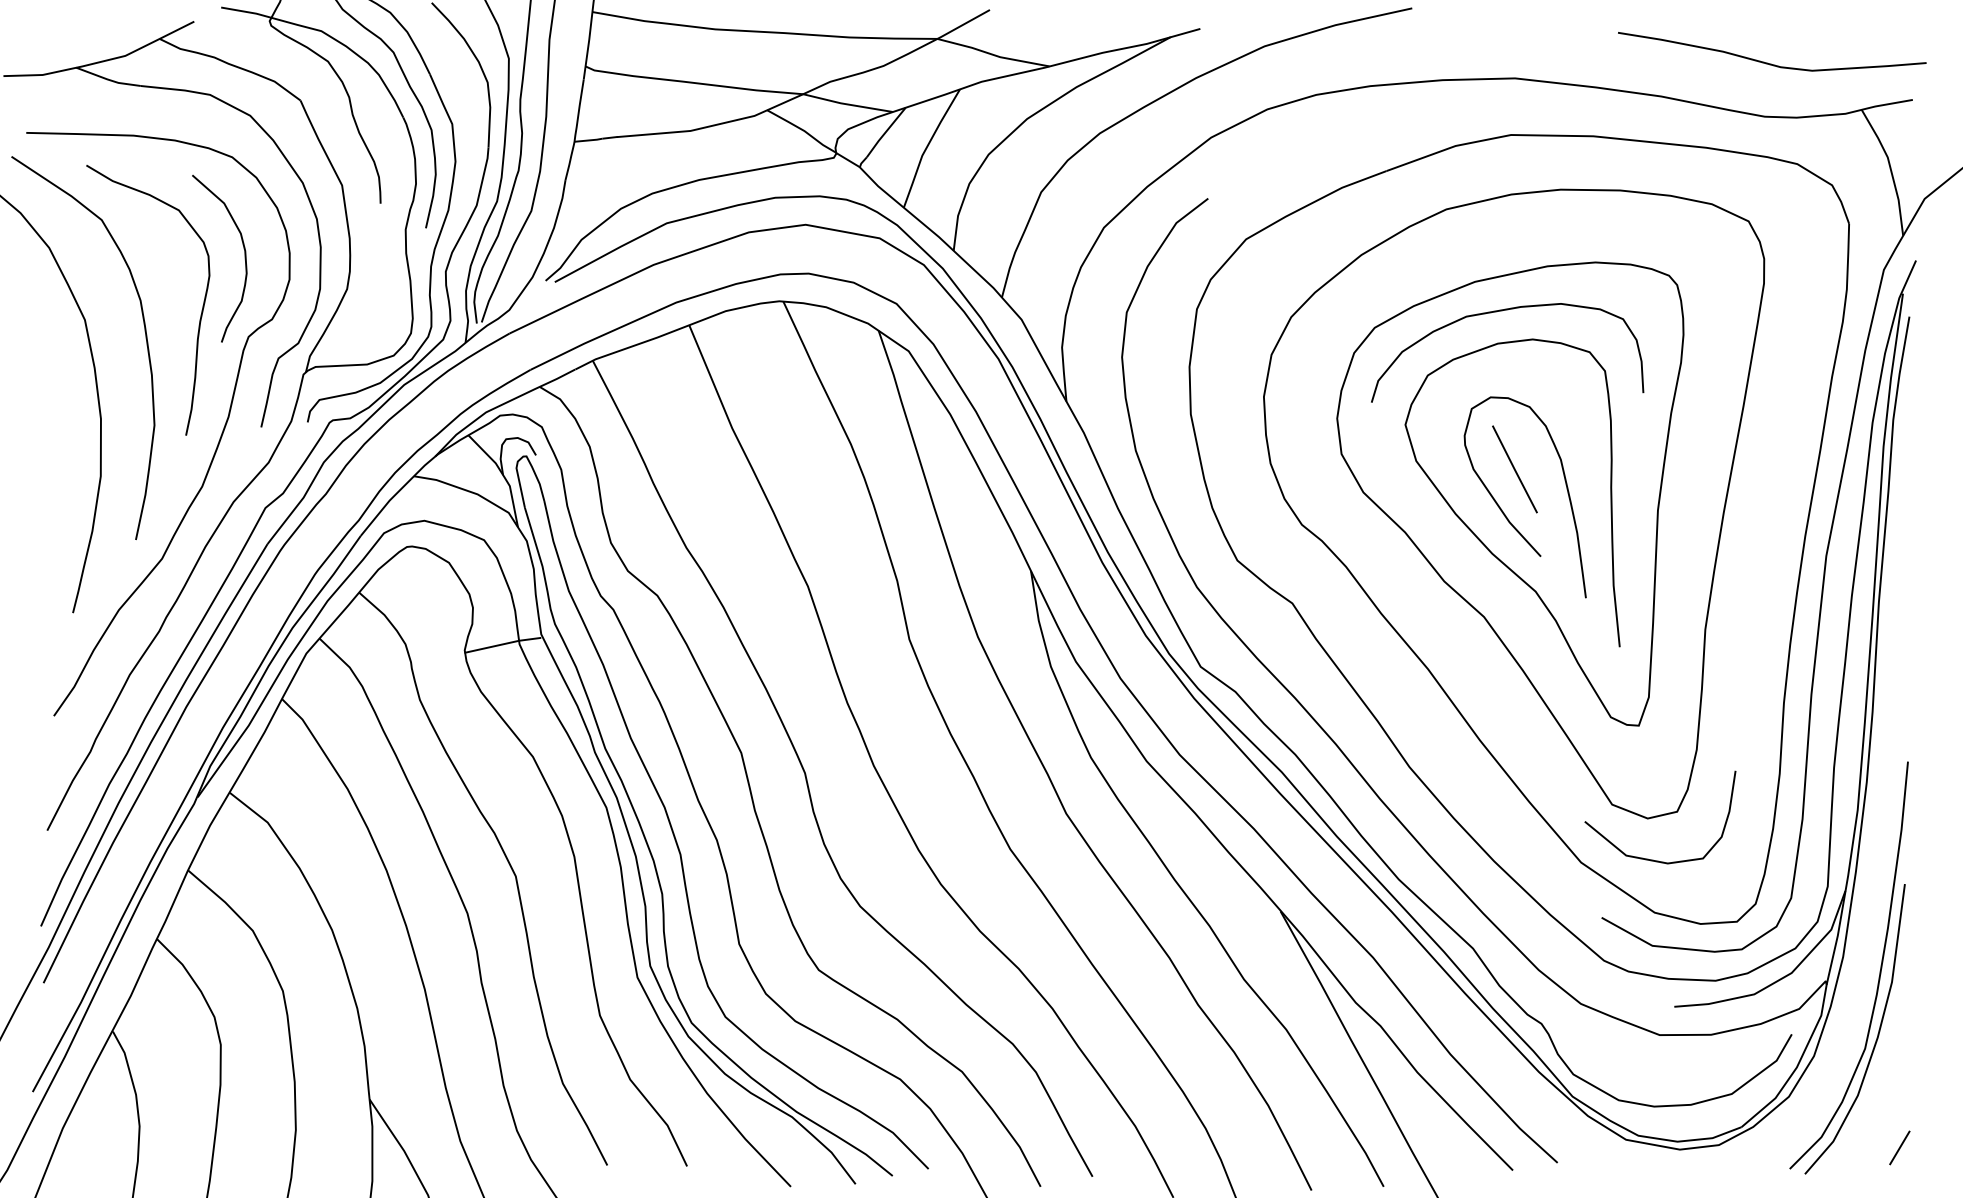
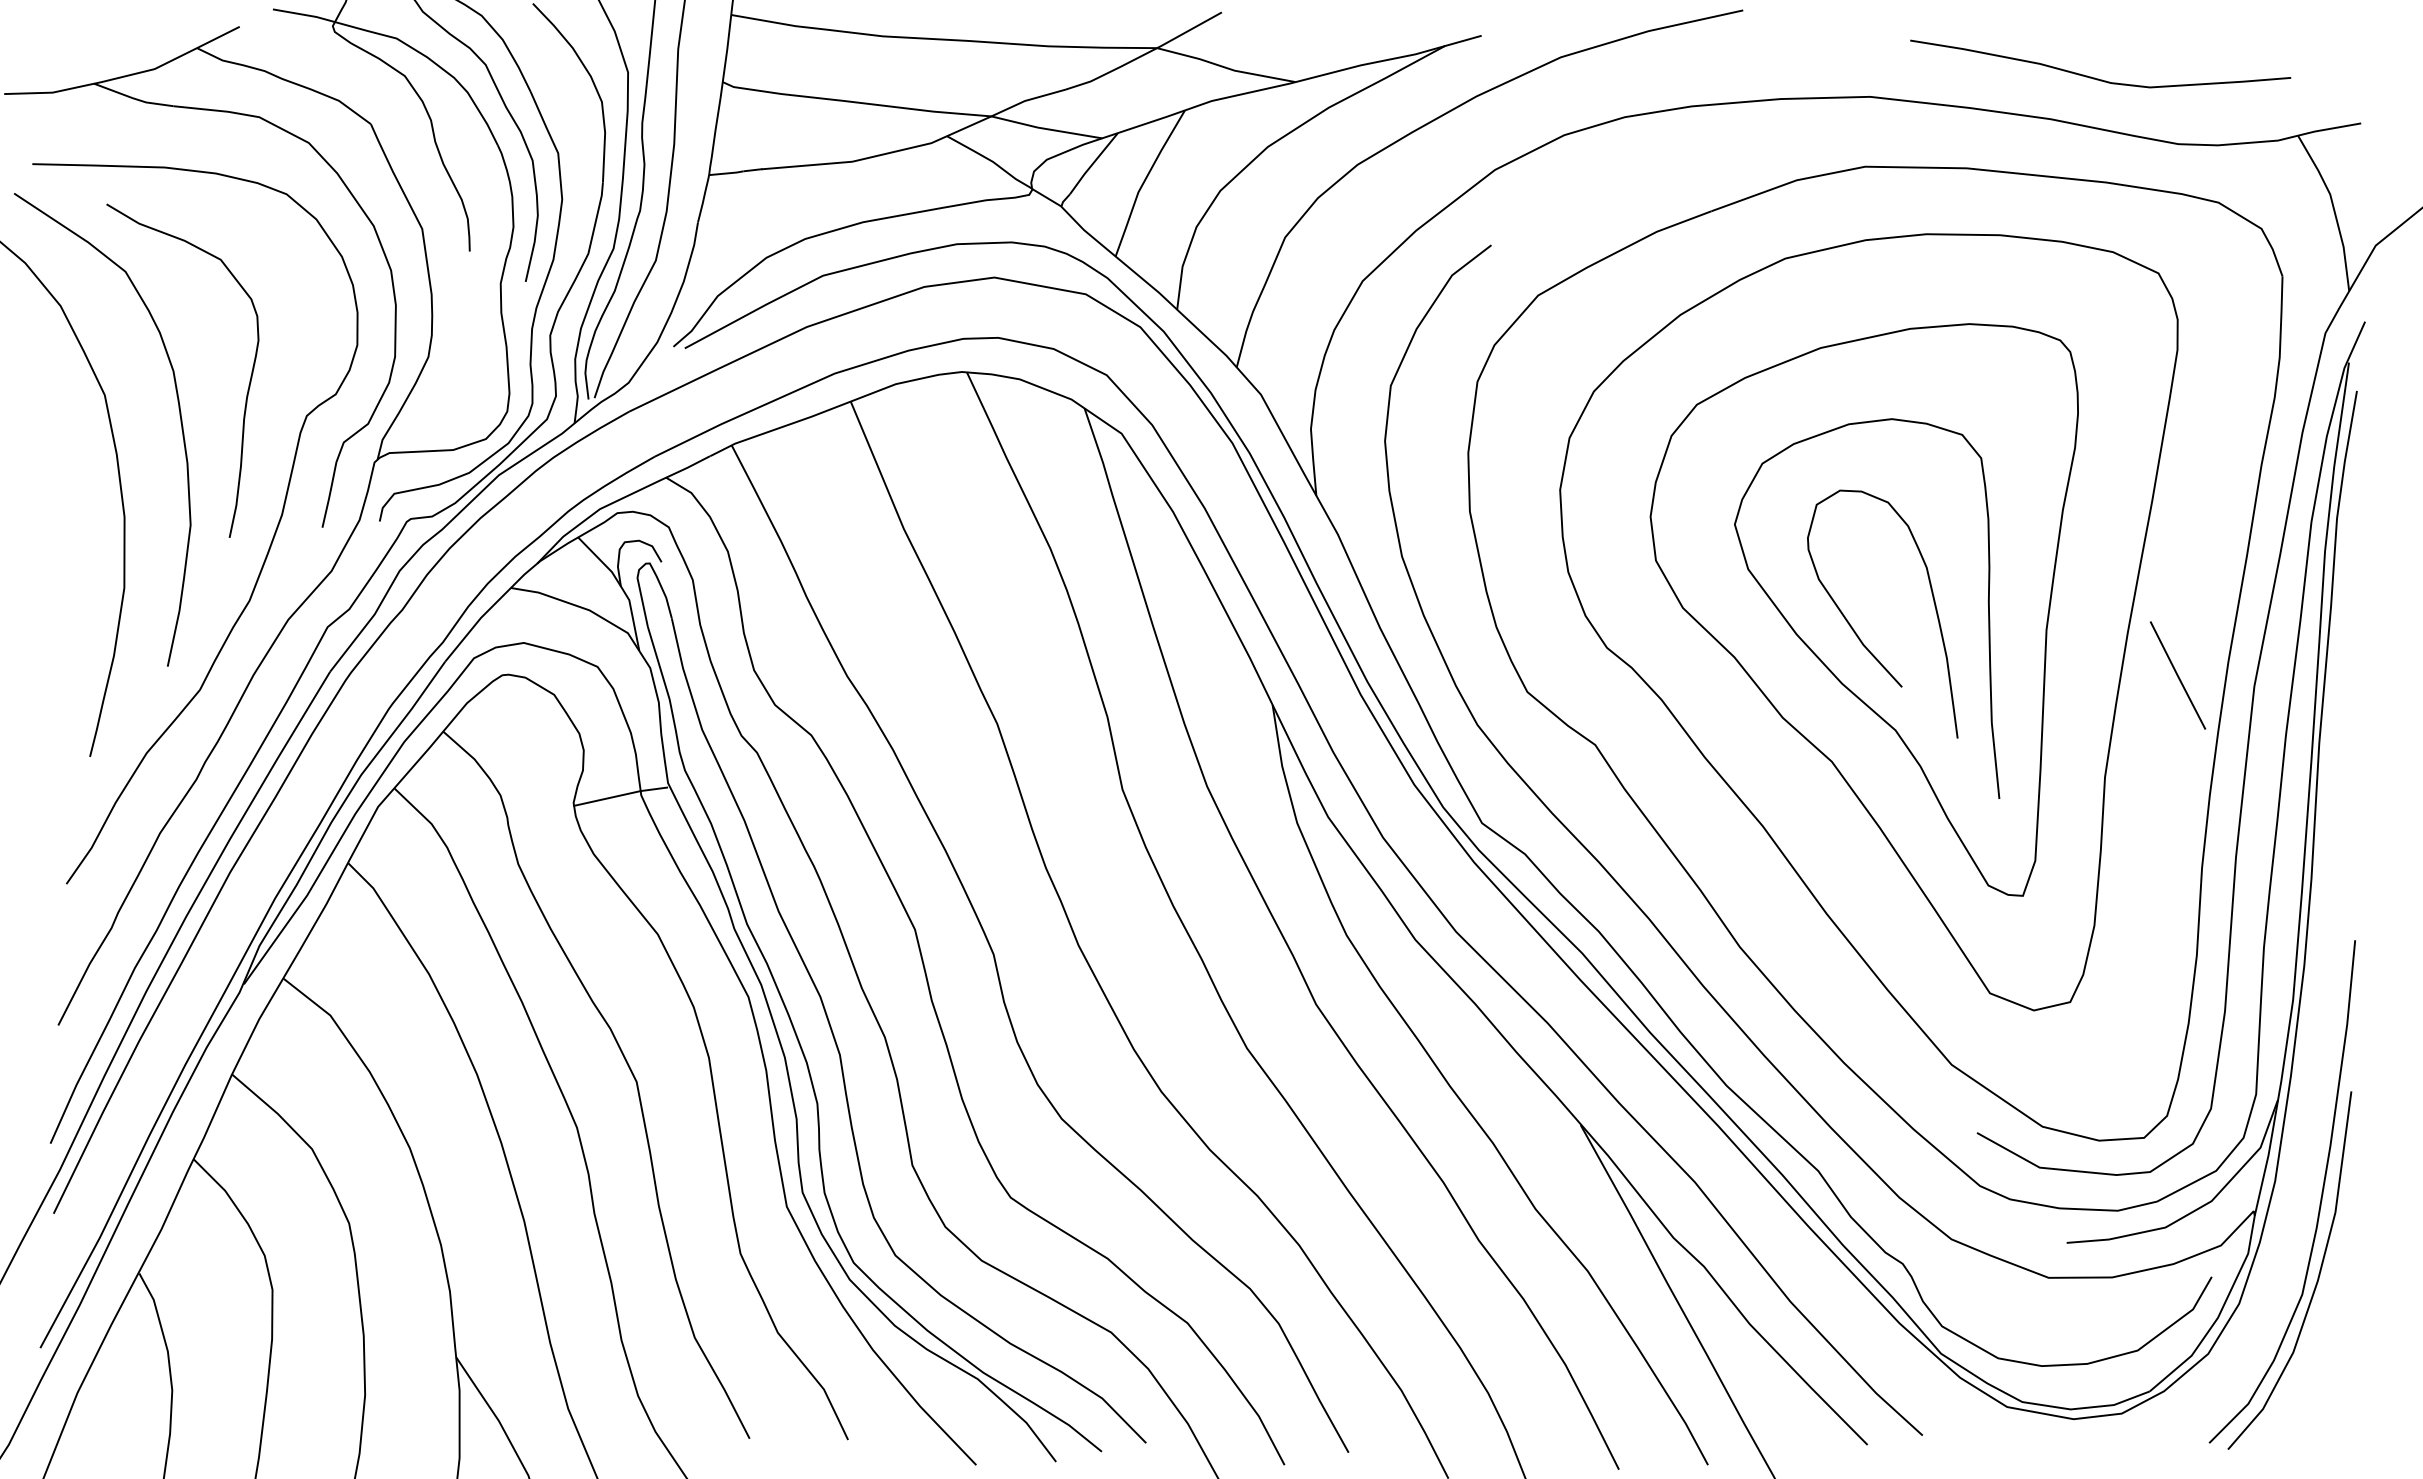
curve: (1768, 62) -> (2095, 77), moved
curve: (245, 258) -> (302, 319), removed
curve: (1501, 311) -> (1853, 384), removed
line: (1514, 469) -> (2177, 675), moved
curve: (1649, 859) -> (2036, 1060), removed
line: (1900, 1147) -> (2345, 1416), removed

